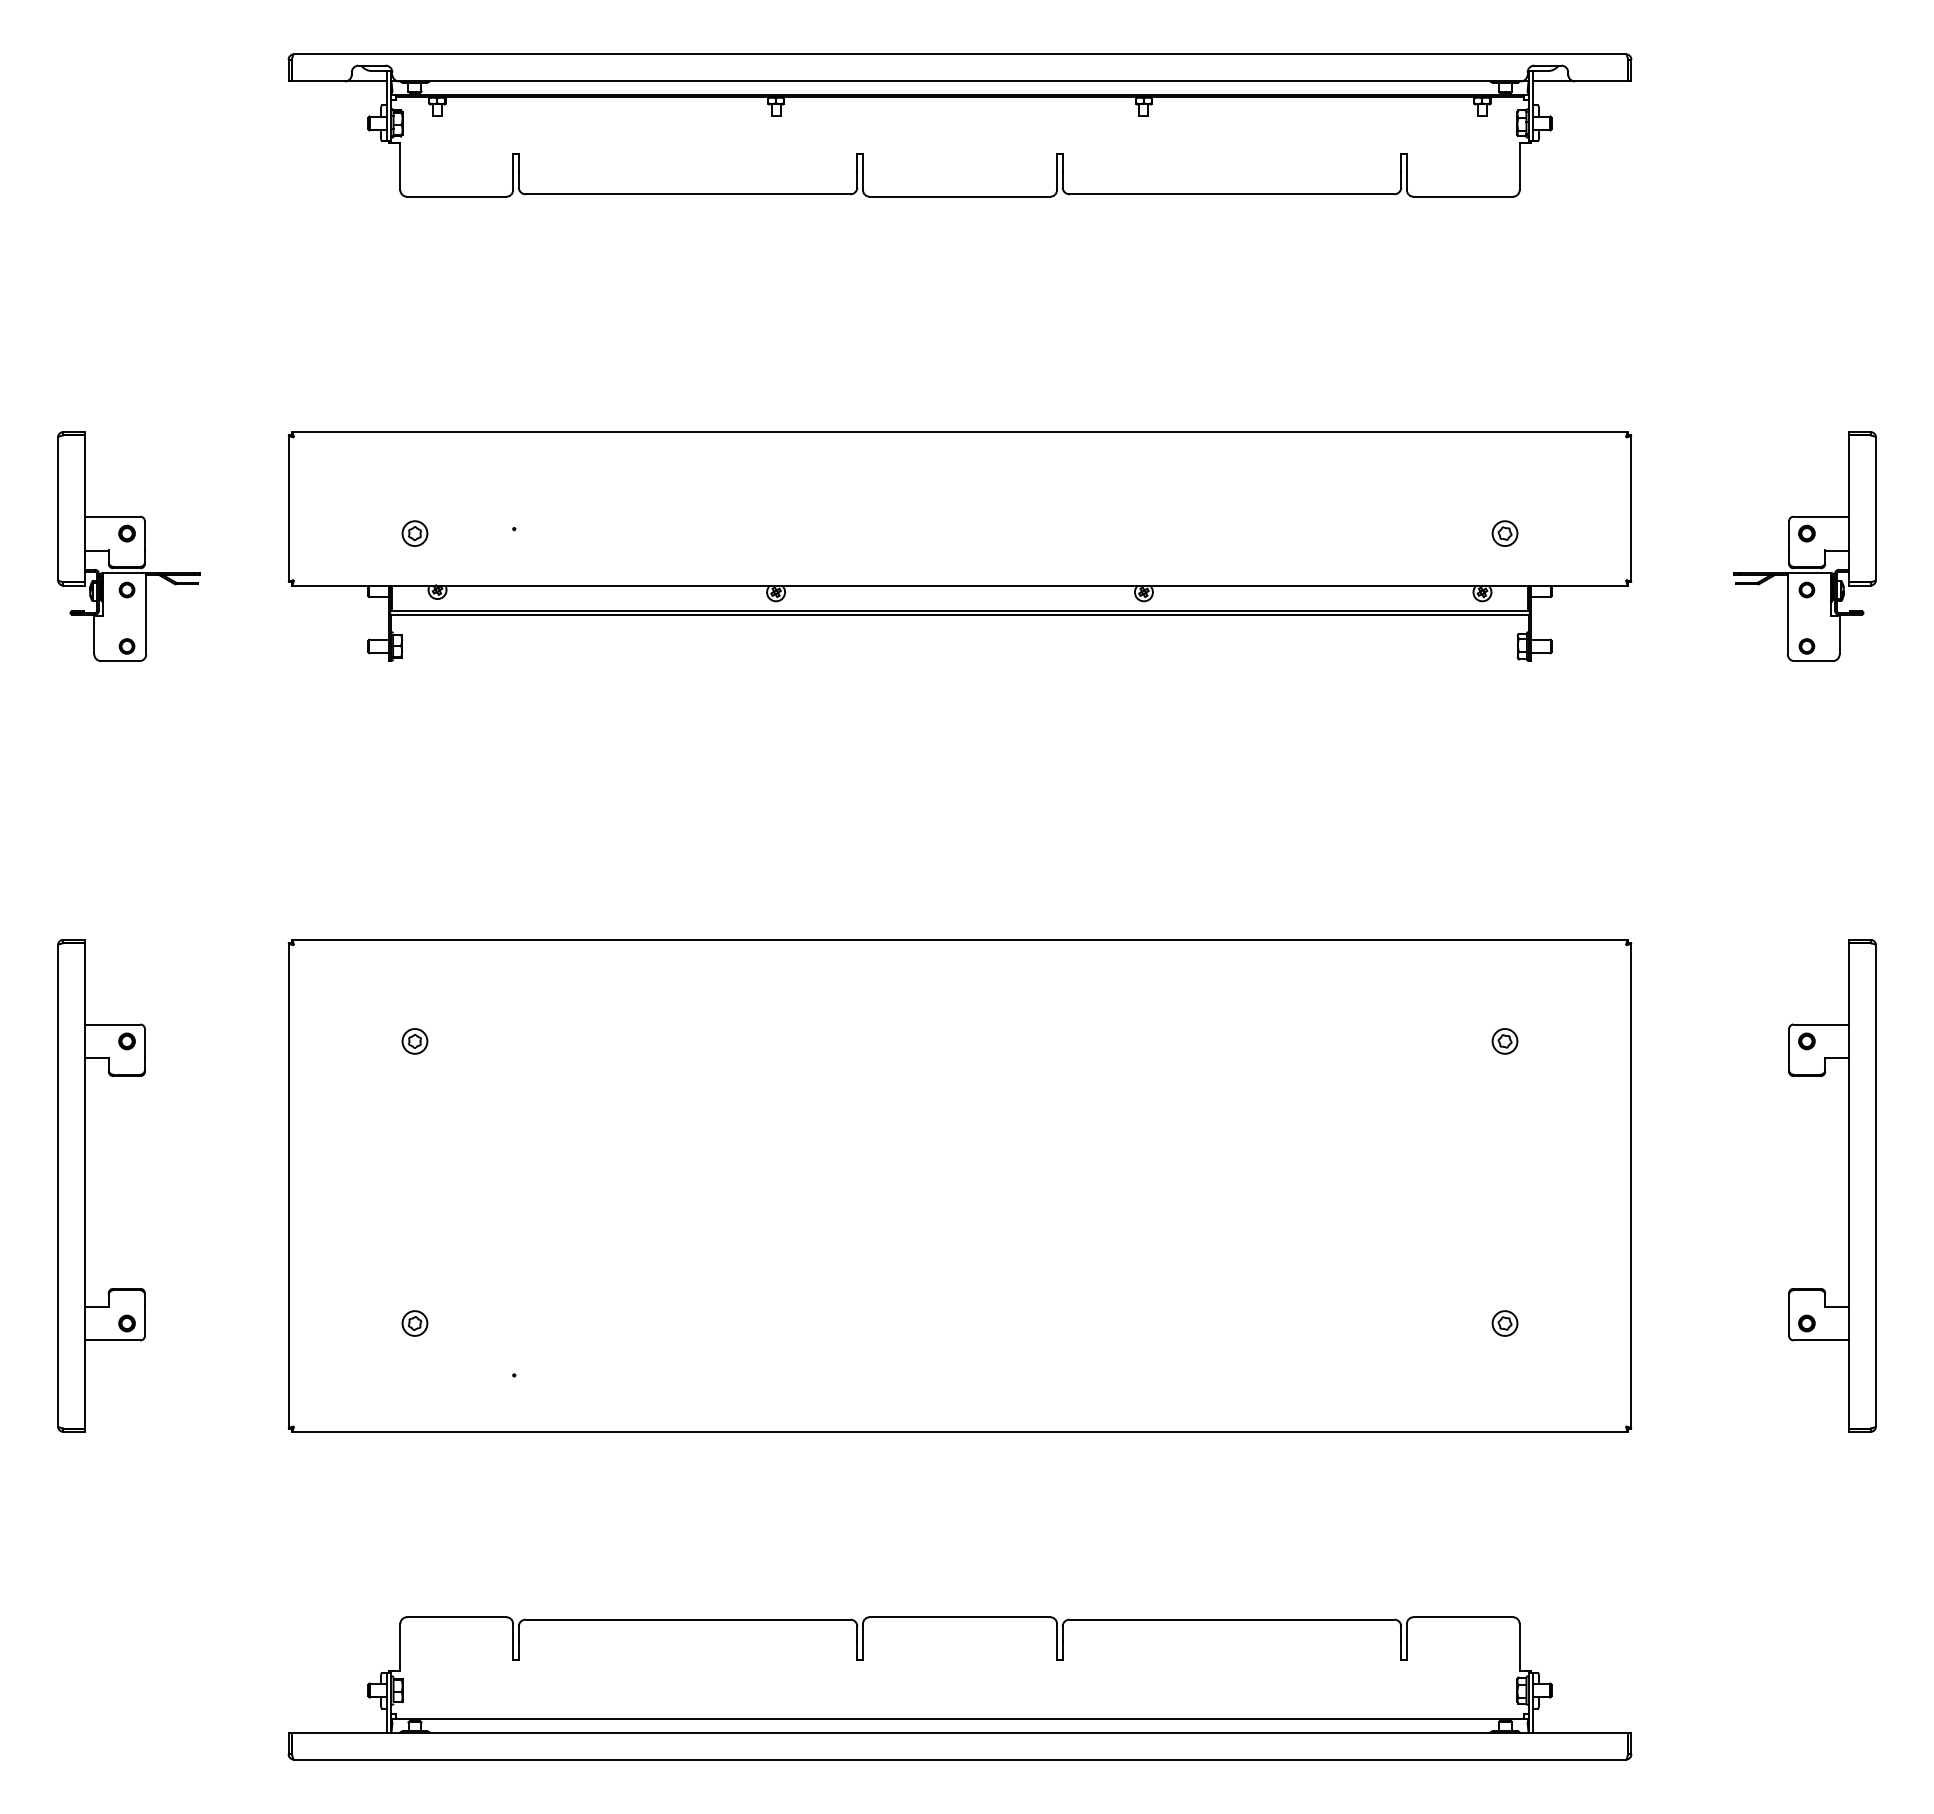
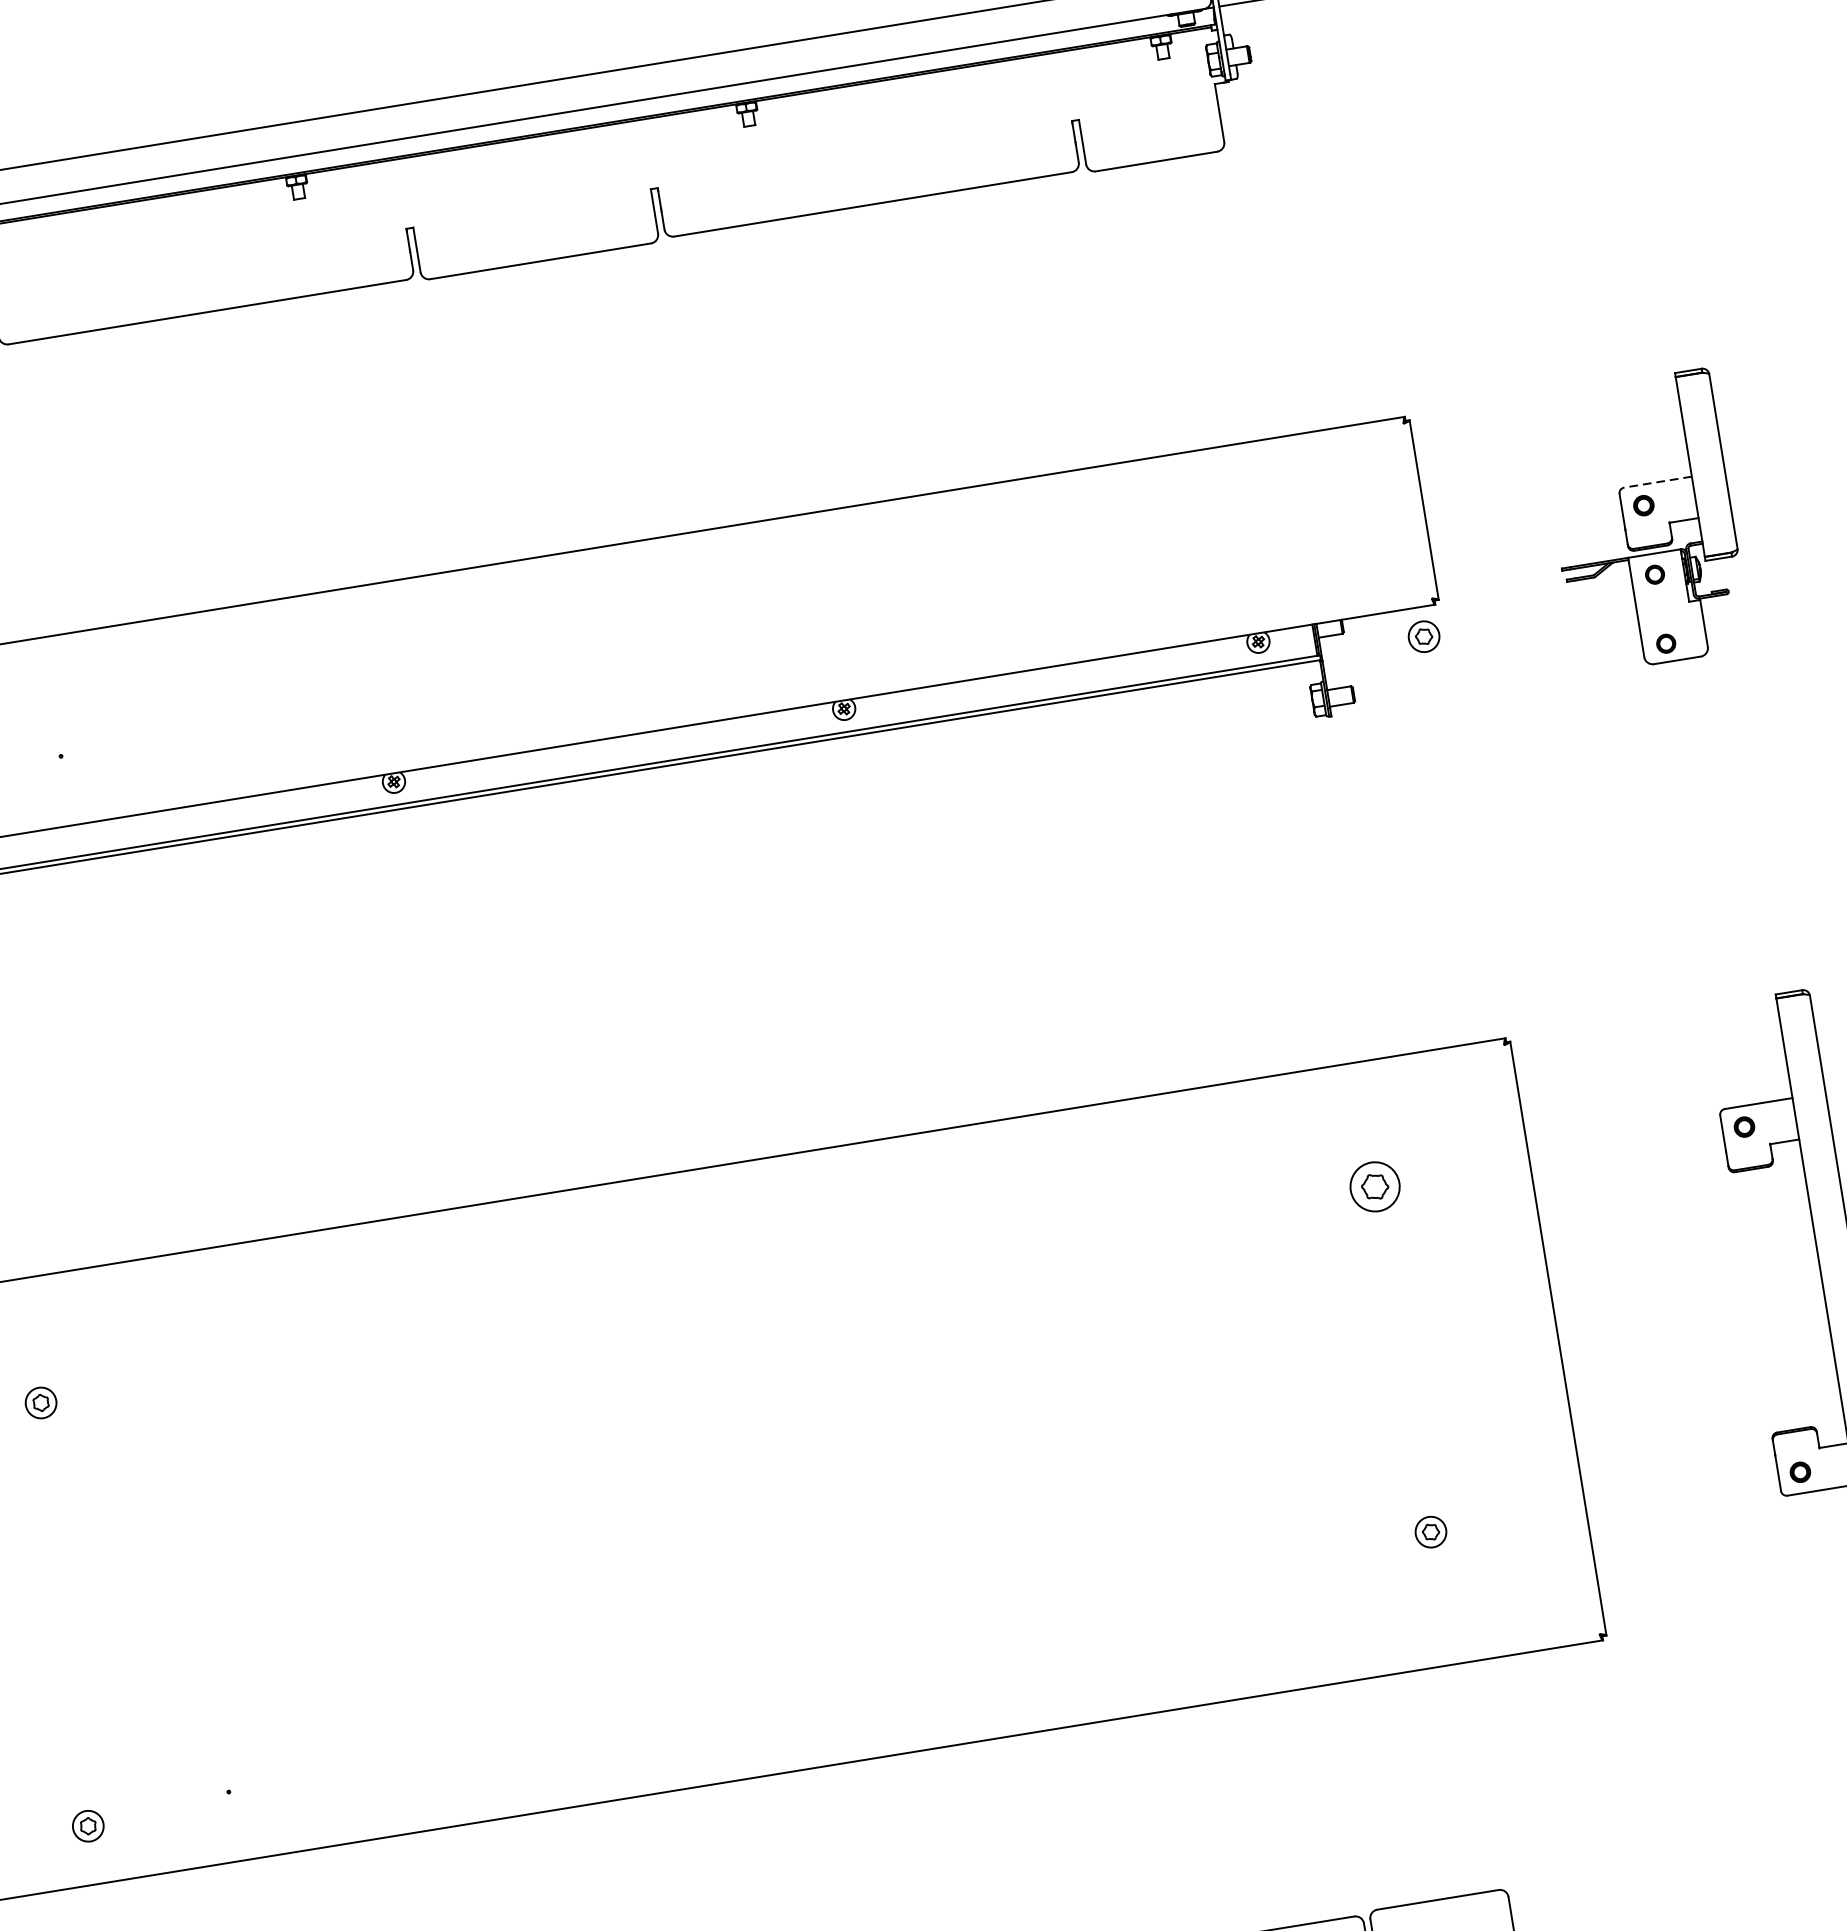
line: (1821, 516) -> (1658, 481), solid -> dashed
part: (1504, 533) -> (1423, 636), moved
part: (1504, 1041) -> (1374, 1187), size x1.6
part: (414, 1323) -> (87, 1826), moved

